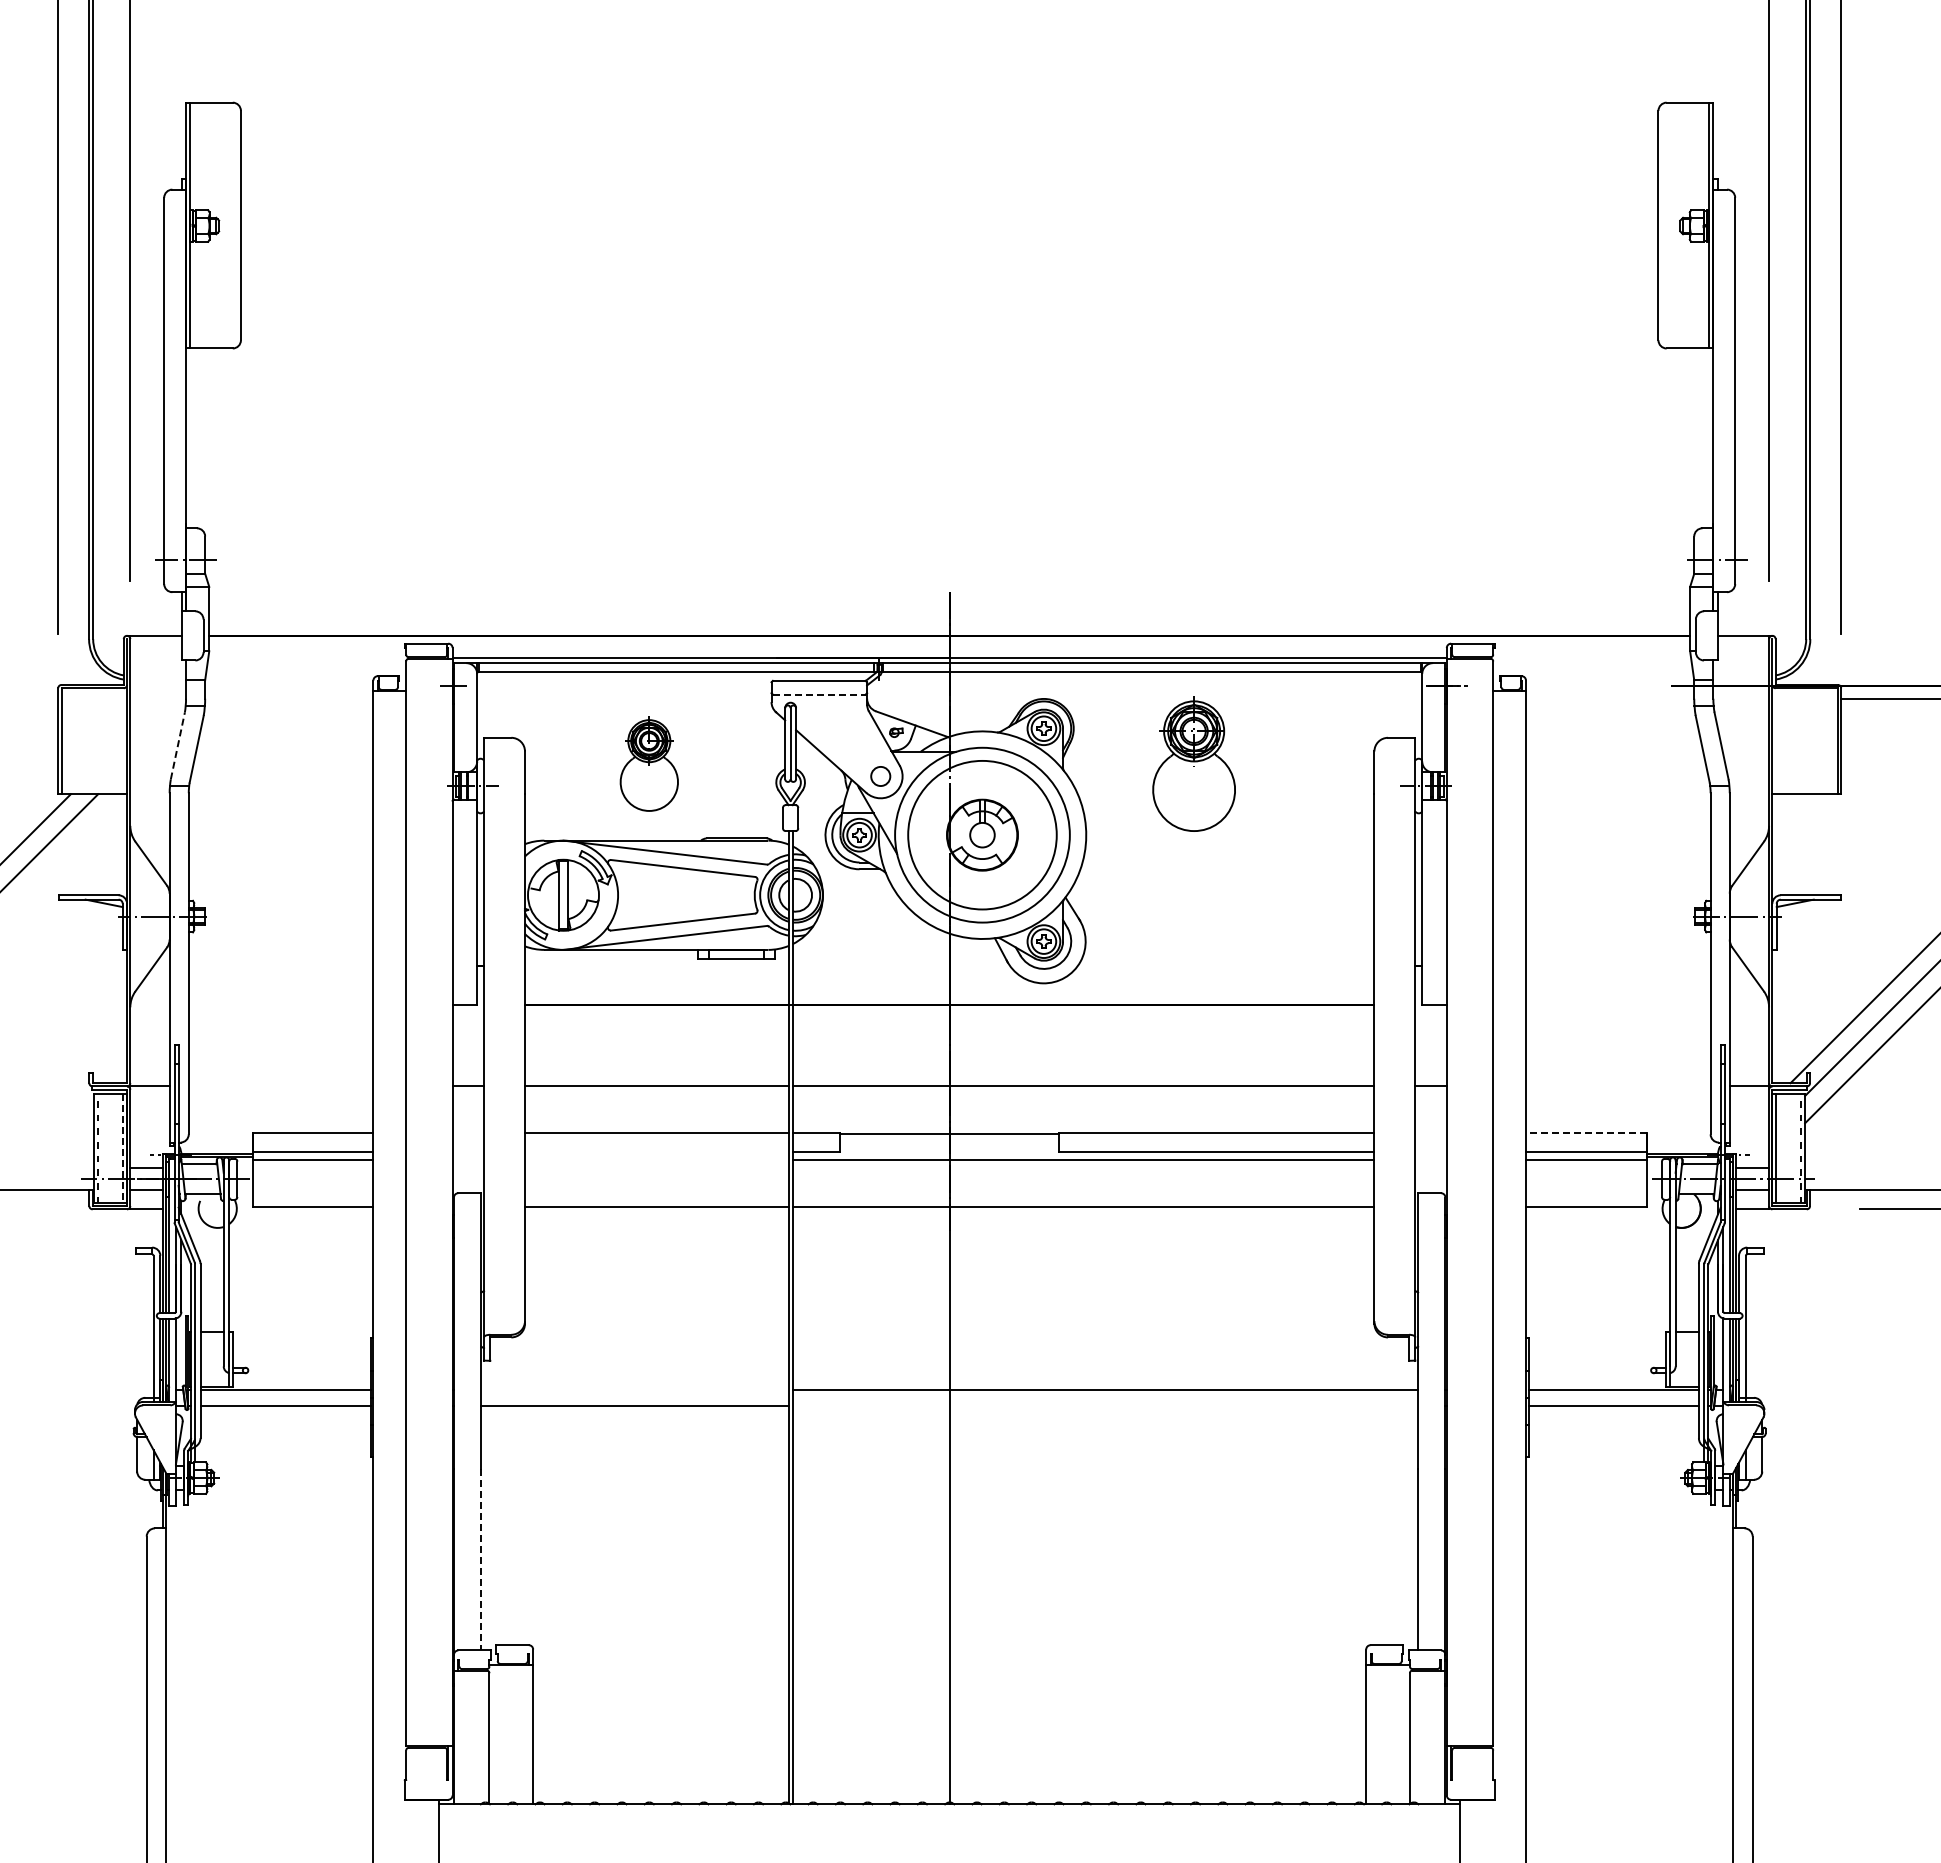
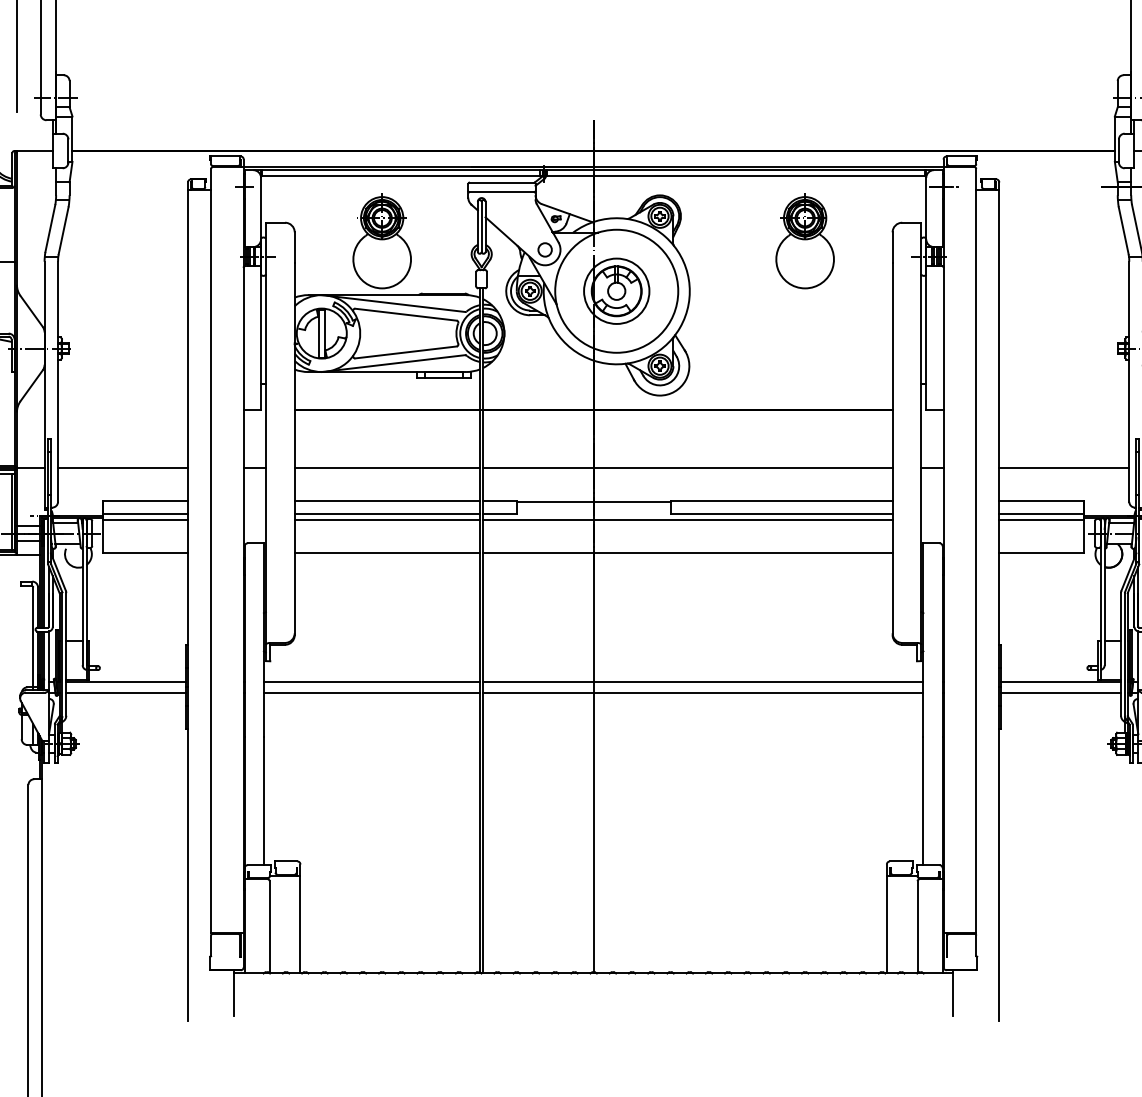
line: (819, 694) -> (502, 192), dashed -> solid
line: (177, 745) -> (50, 228), dashed -> solid
part: (649, 763) -> (382, 240), size x1.43
part: (1193, 763) -> (804, 240), moved
circle: (982, 834) -> (616, 290), size x0.62
line: (280, 1086) -> (122, 468), added
line: (1618, 1086) -> (1064, 468), added
line: (1585, 1132) -> (1041, 500), dashed -> solid
line: (122, 1148) -> (11, 511), dashed -> solid
line: (656, 1152) -> (387, 514), added
line: (656, 1159) -> (387, 519), added
line: (634, 1389) -> (371, 681), added
line: (1105, 1406) -> (703, 693), added
line: (481, 1559) -> (264, 801), dashed -> solid

